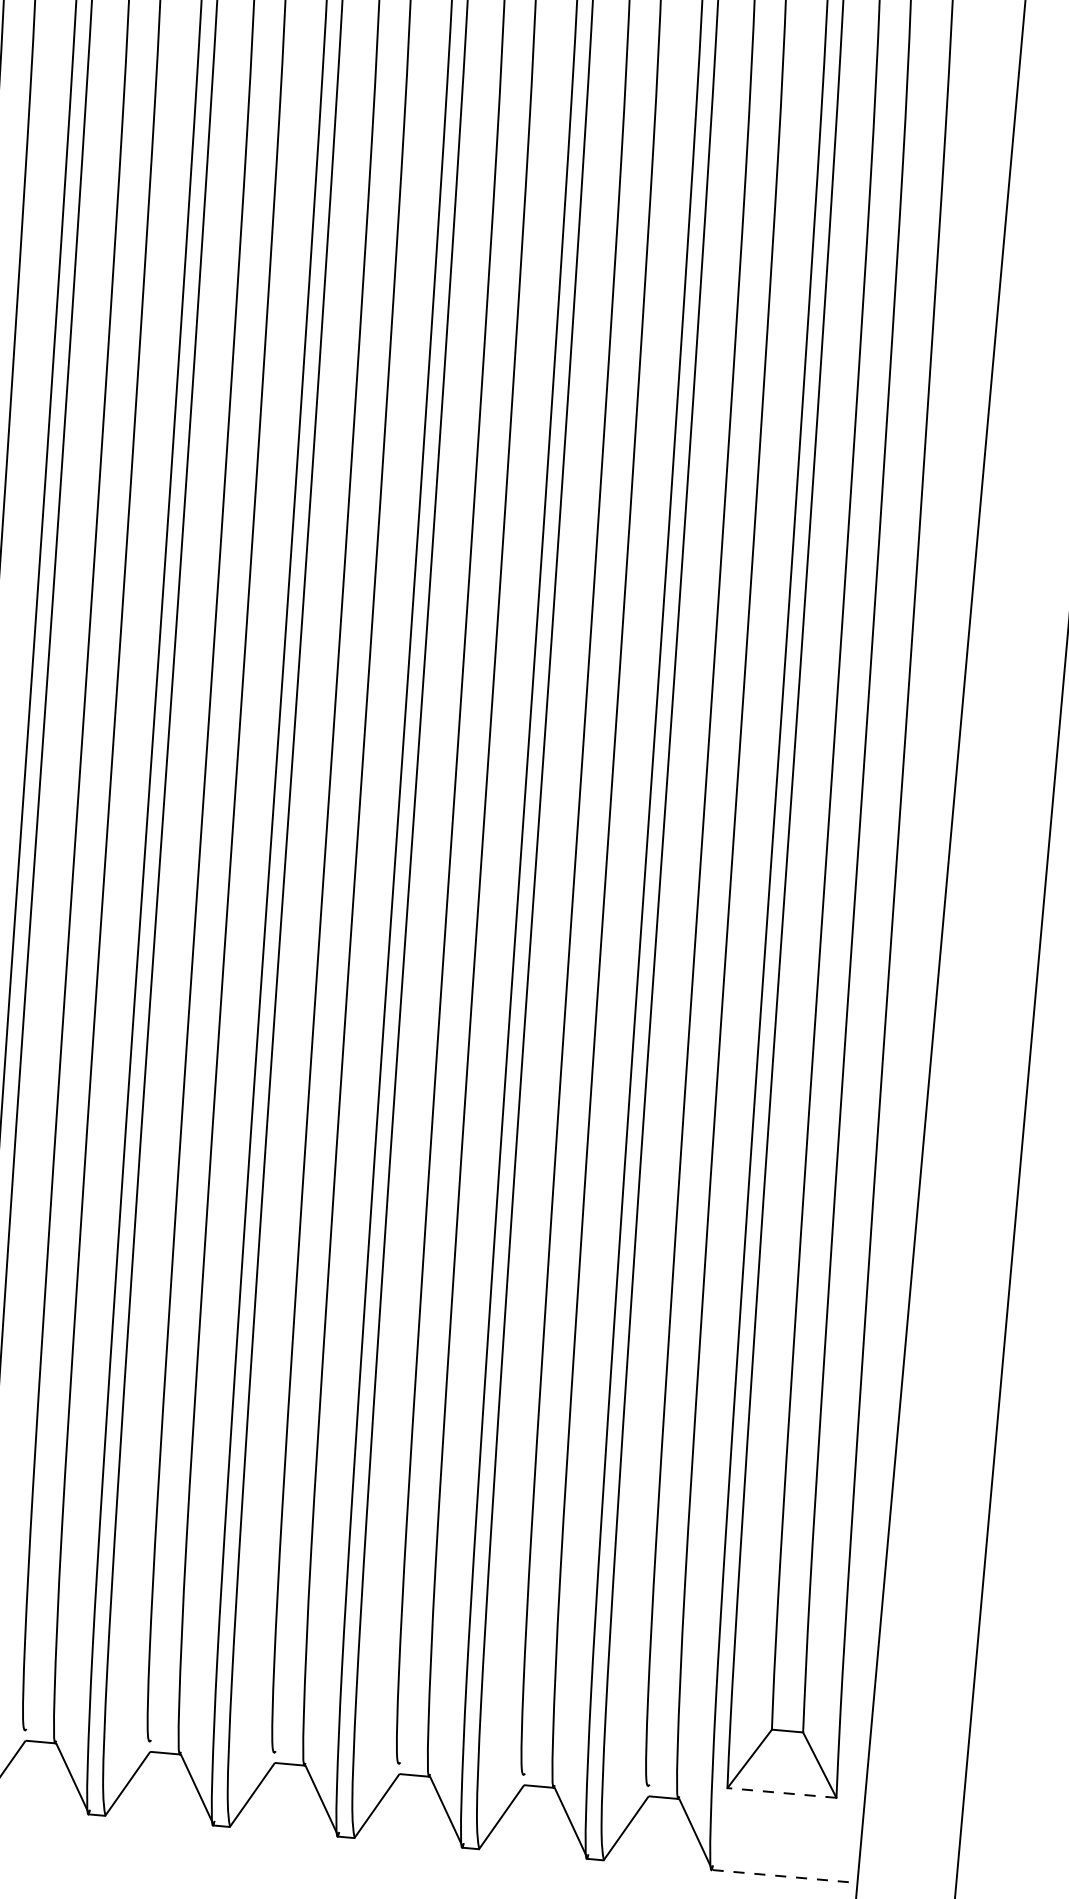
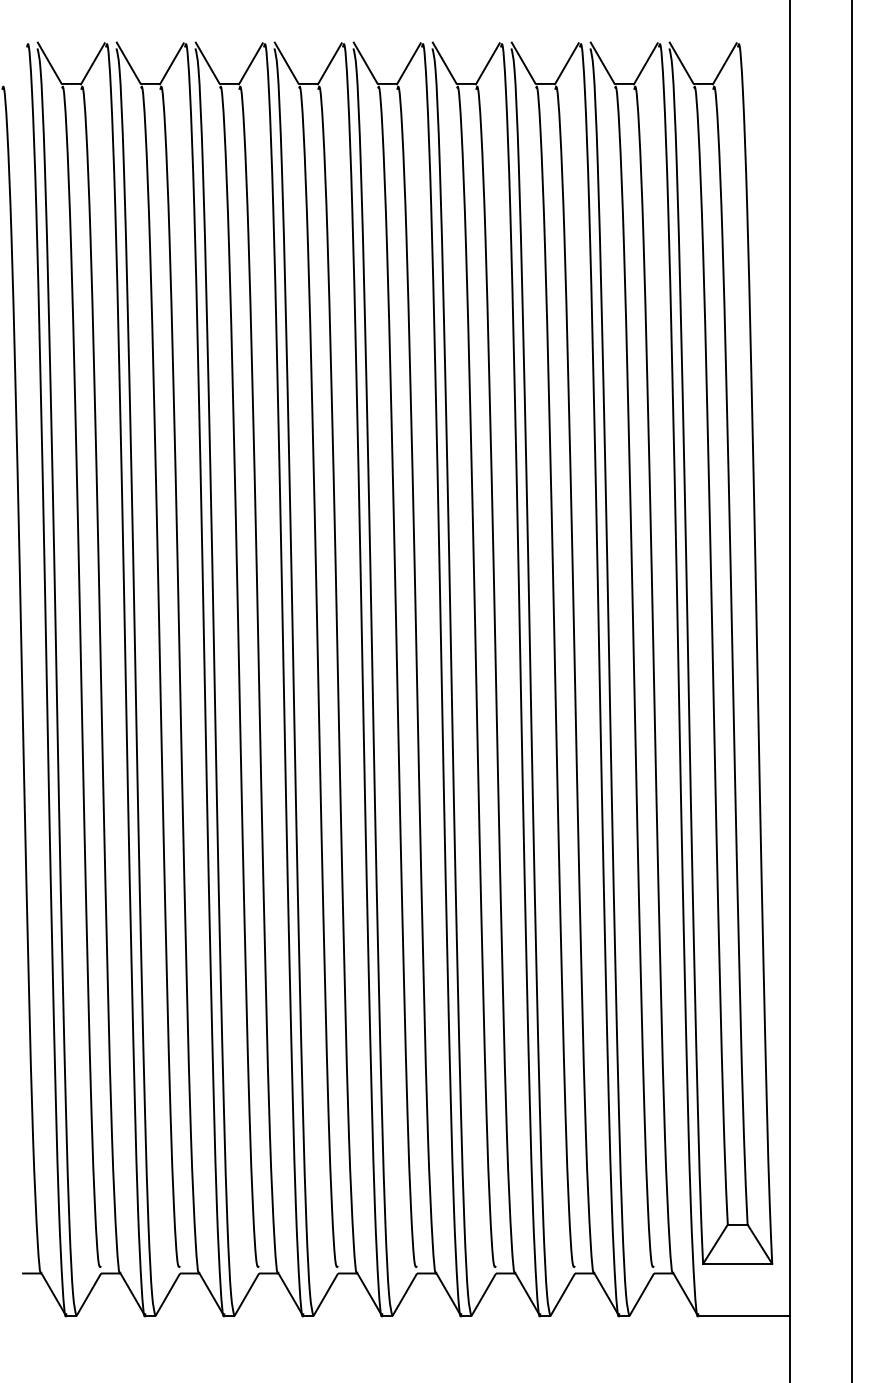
line: (781, 1792) -> (737, 1263), dashed -> solid
line: (785, 1876) -> (744, 1316), dashed -> solid

